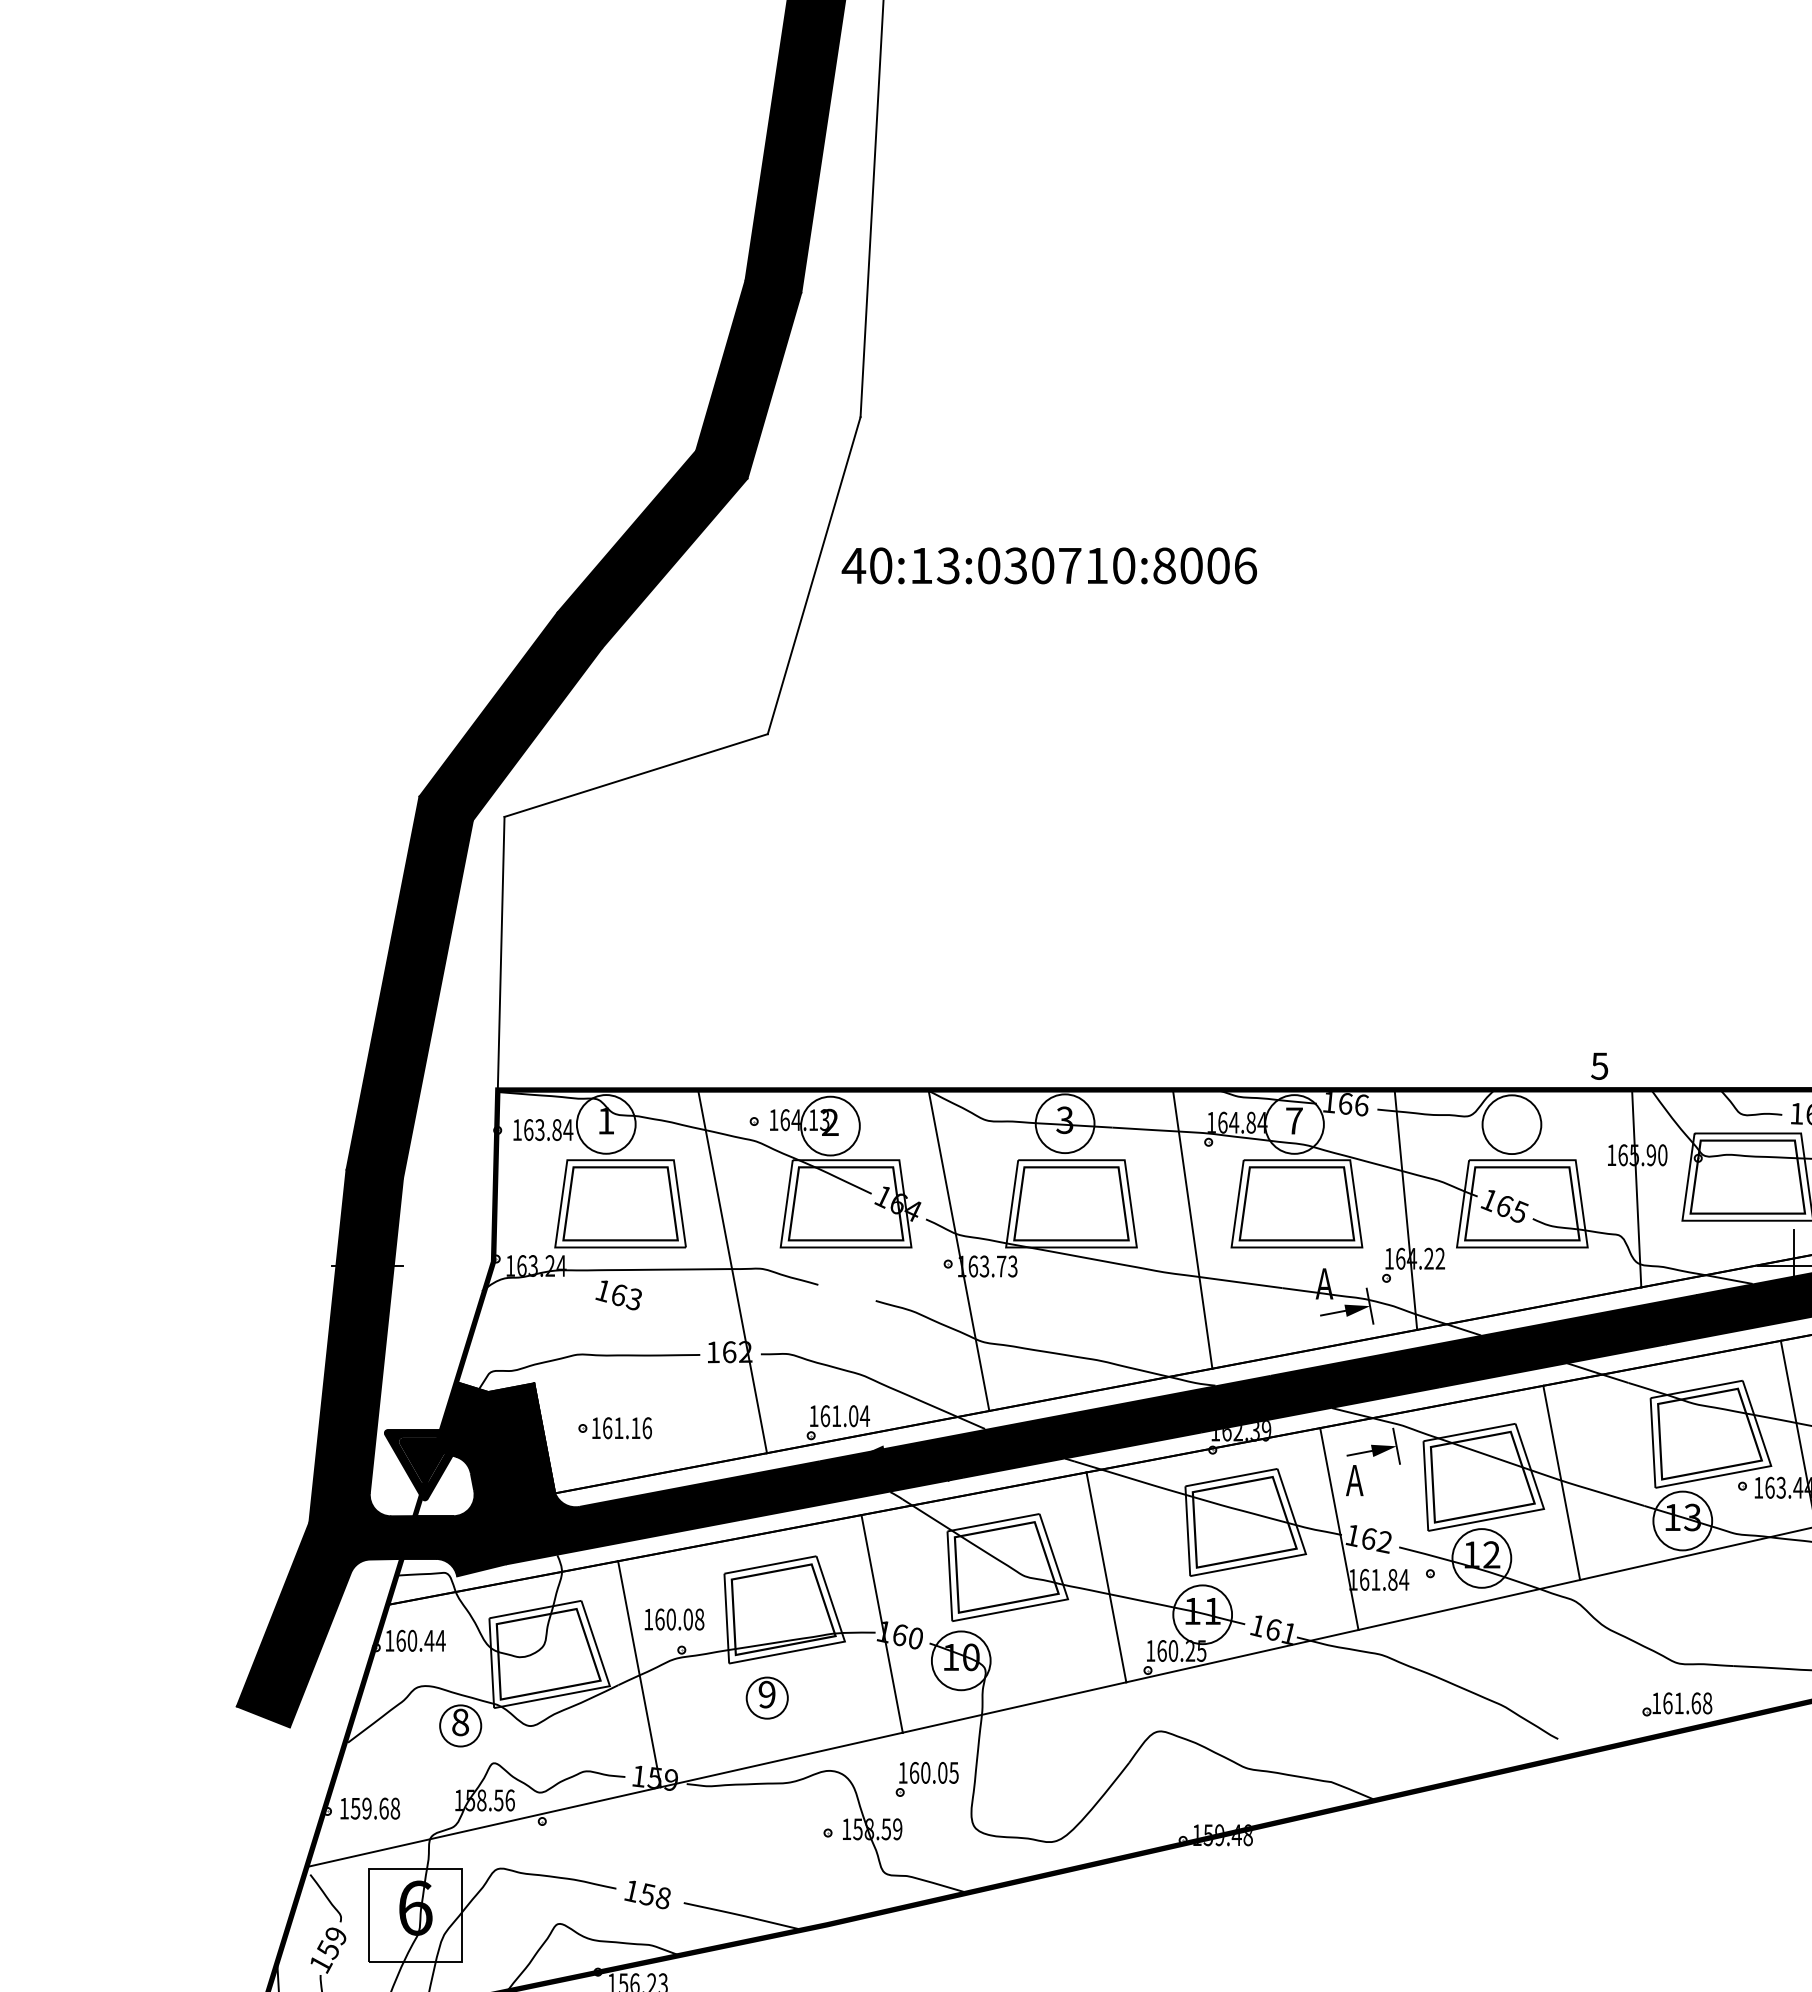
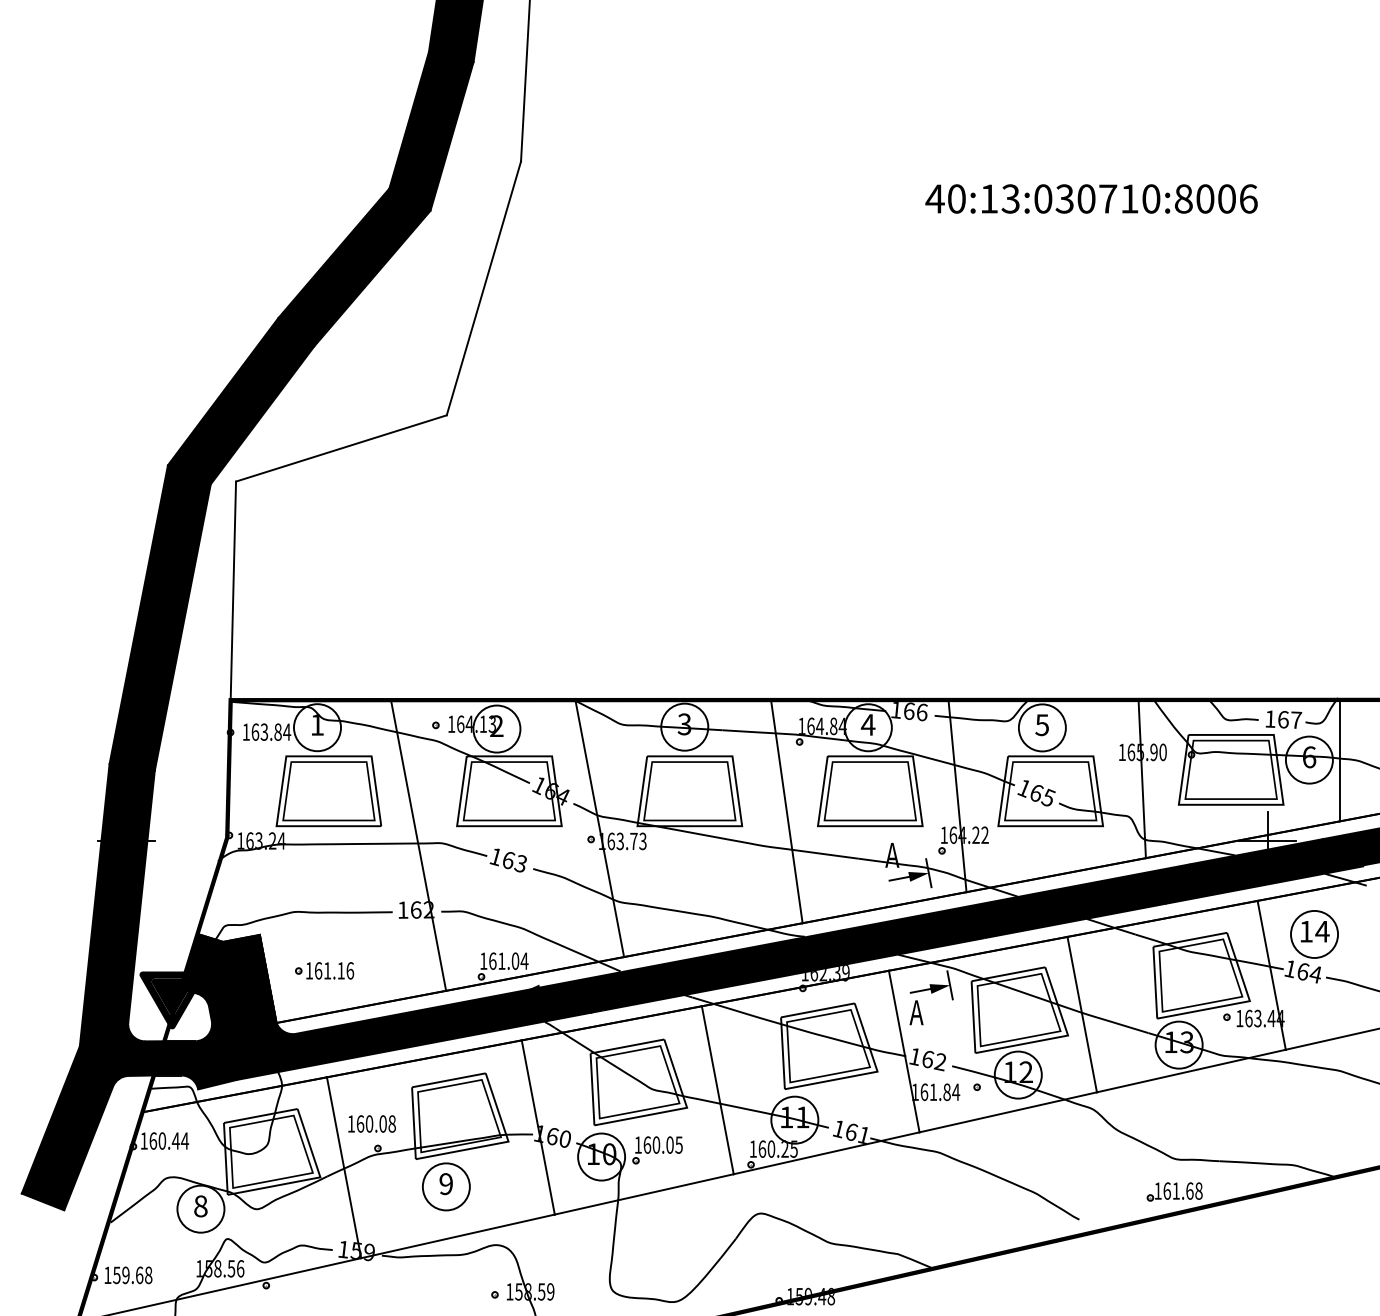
text: (1048, 565) -> (1090, 198), moved
text: (1599, 1065) -> (1042, 724), moved
text: (1294, 1120) -> (868, 724), 7 -> 4
text: (618, 1295) -> (508, 860), moved
circle: (766, 1697) -> (445, 1186), size x1.43
circle: (460, 1725) -> (200, 1208), size x1.43
part: (926, 1779) -> (657, 1150), moved

